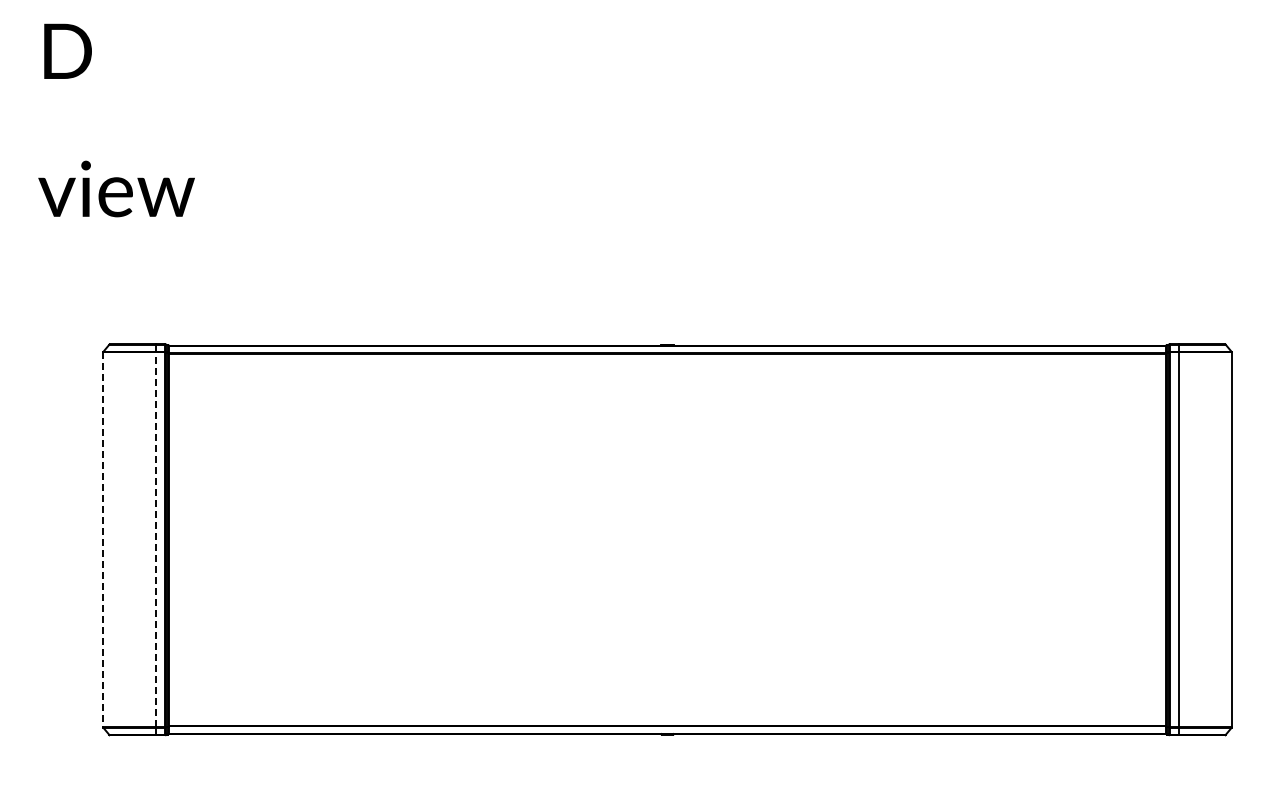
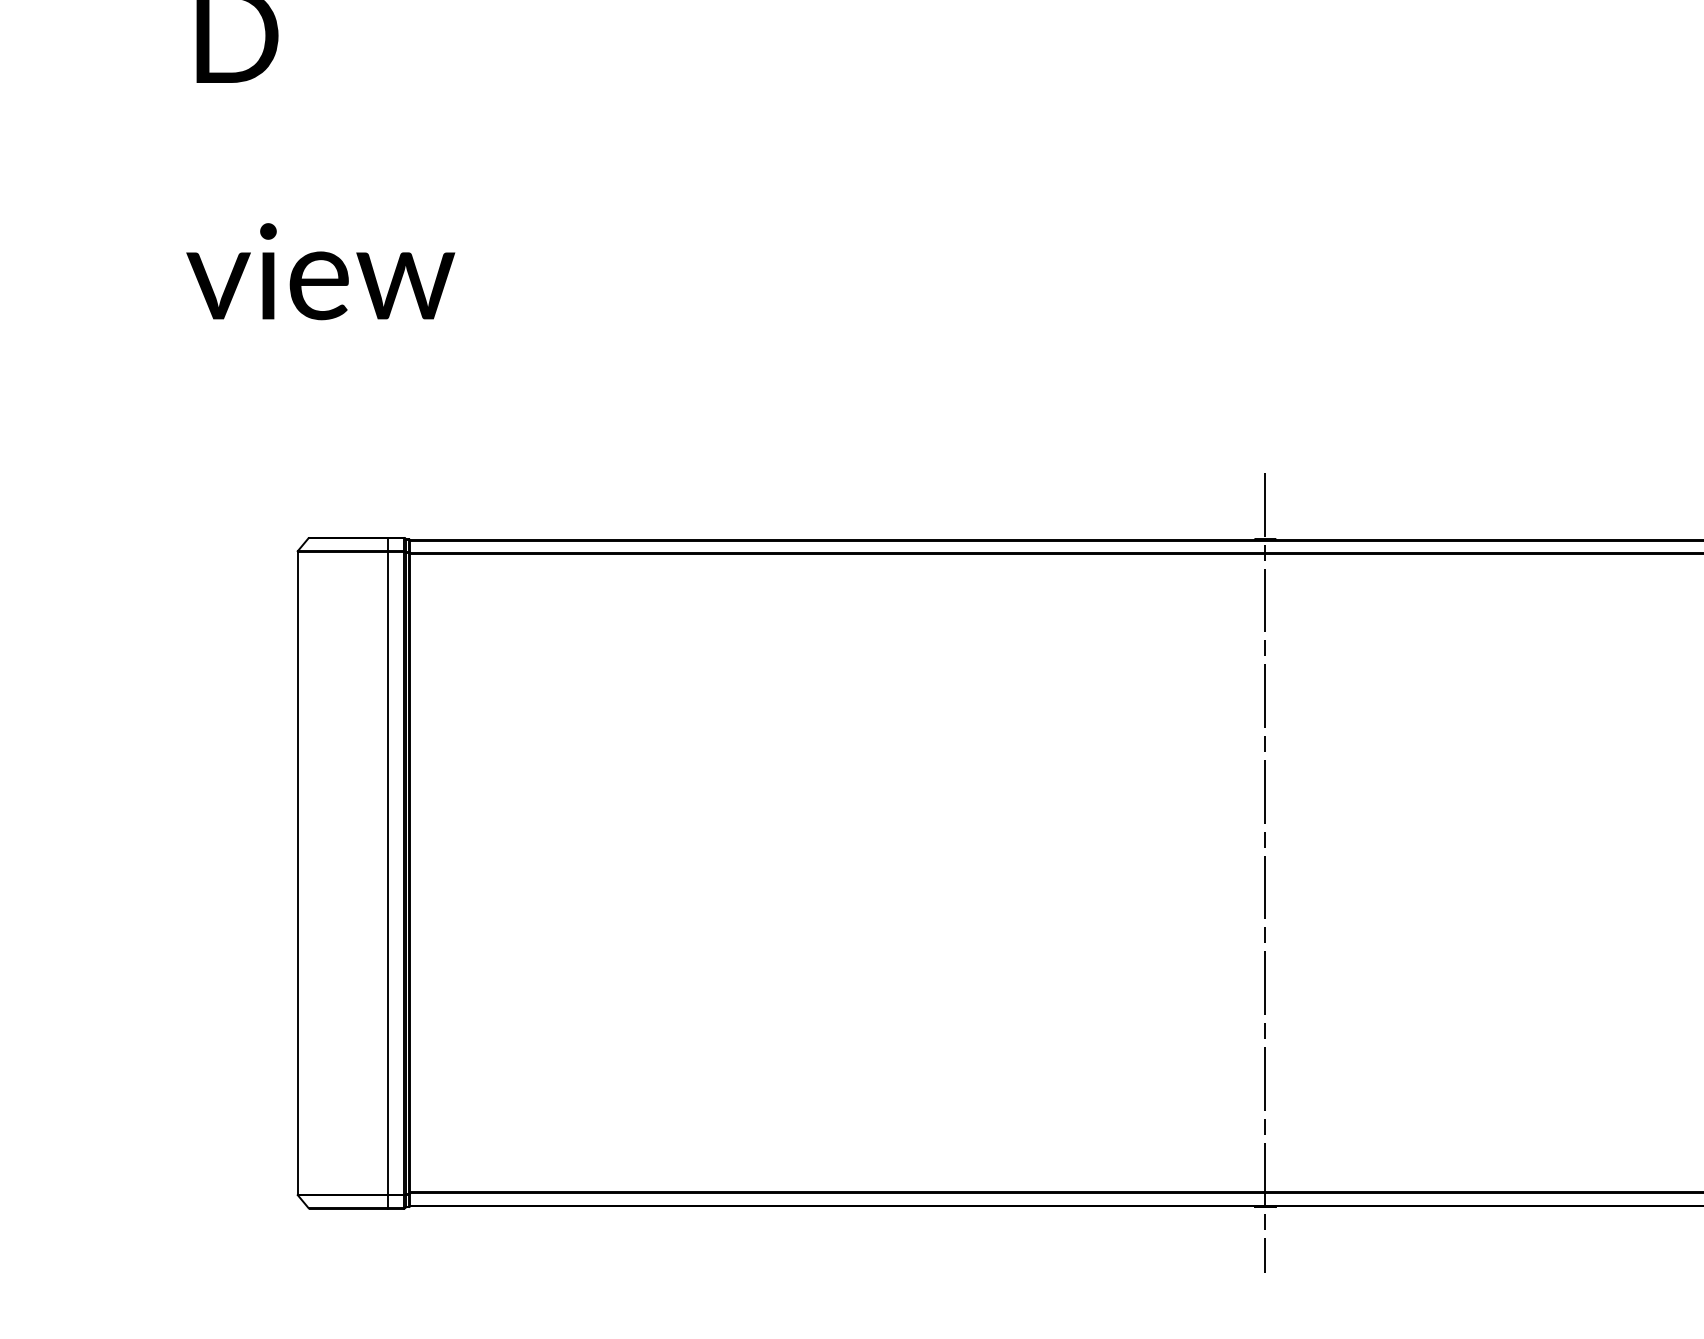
line: (155, 539) -> (387, 872), dashed -> solid
line: (667, 539) -> (1265, 872), added
line: (103, 540) -> (298, 874), dashed -> solid

